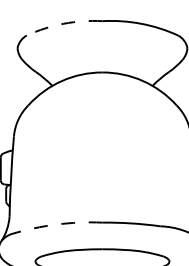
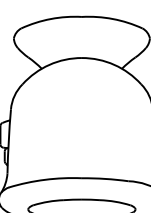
arc: (63, 23) -> (50, 18), dashed -> solid
arc: (56, 224) -> (45, 179), dashed -> solid

